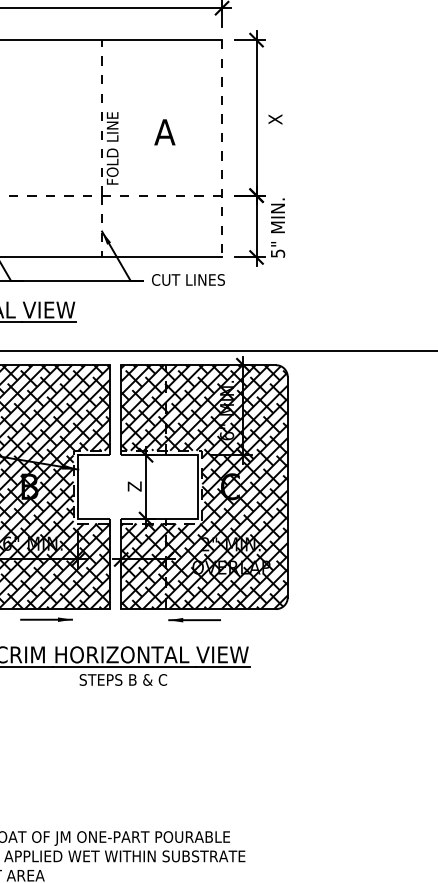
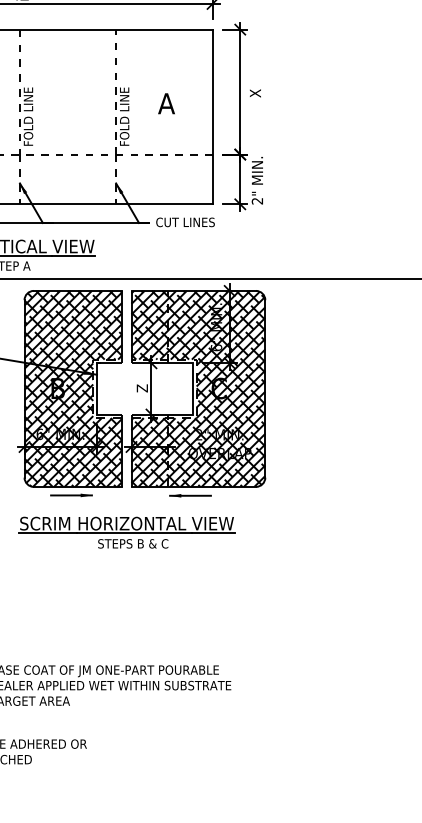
line: (222, 149) -> (212, 117), dashed -> solid
text: (278, 253) -> (257, 201), 5" -> 2"

